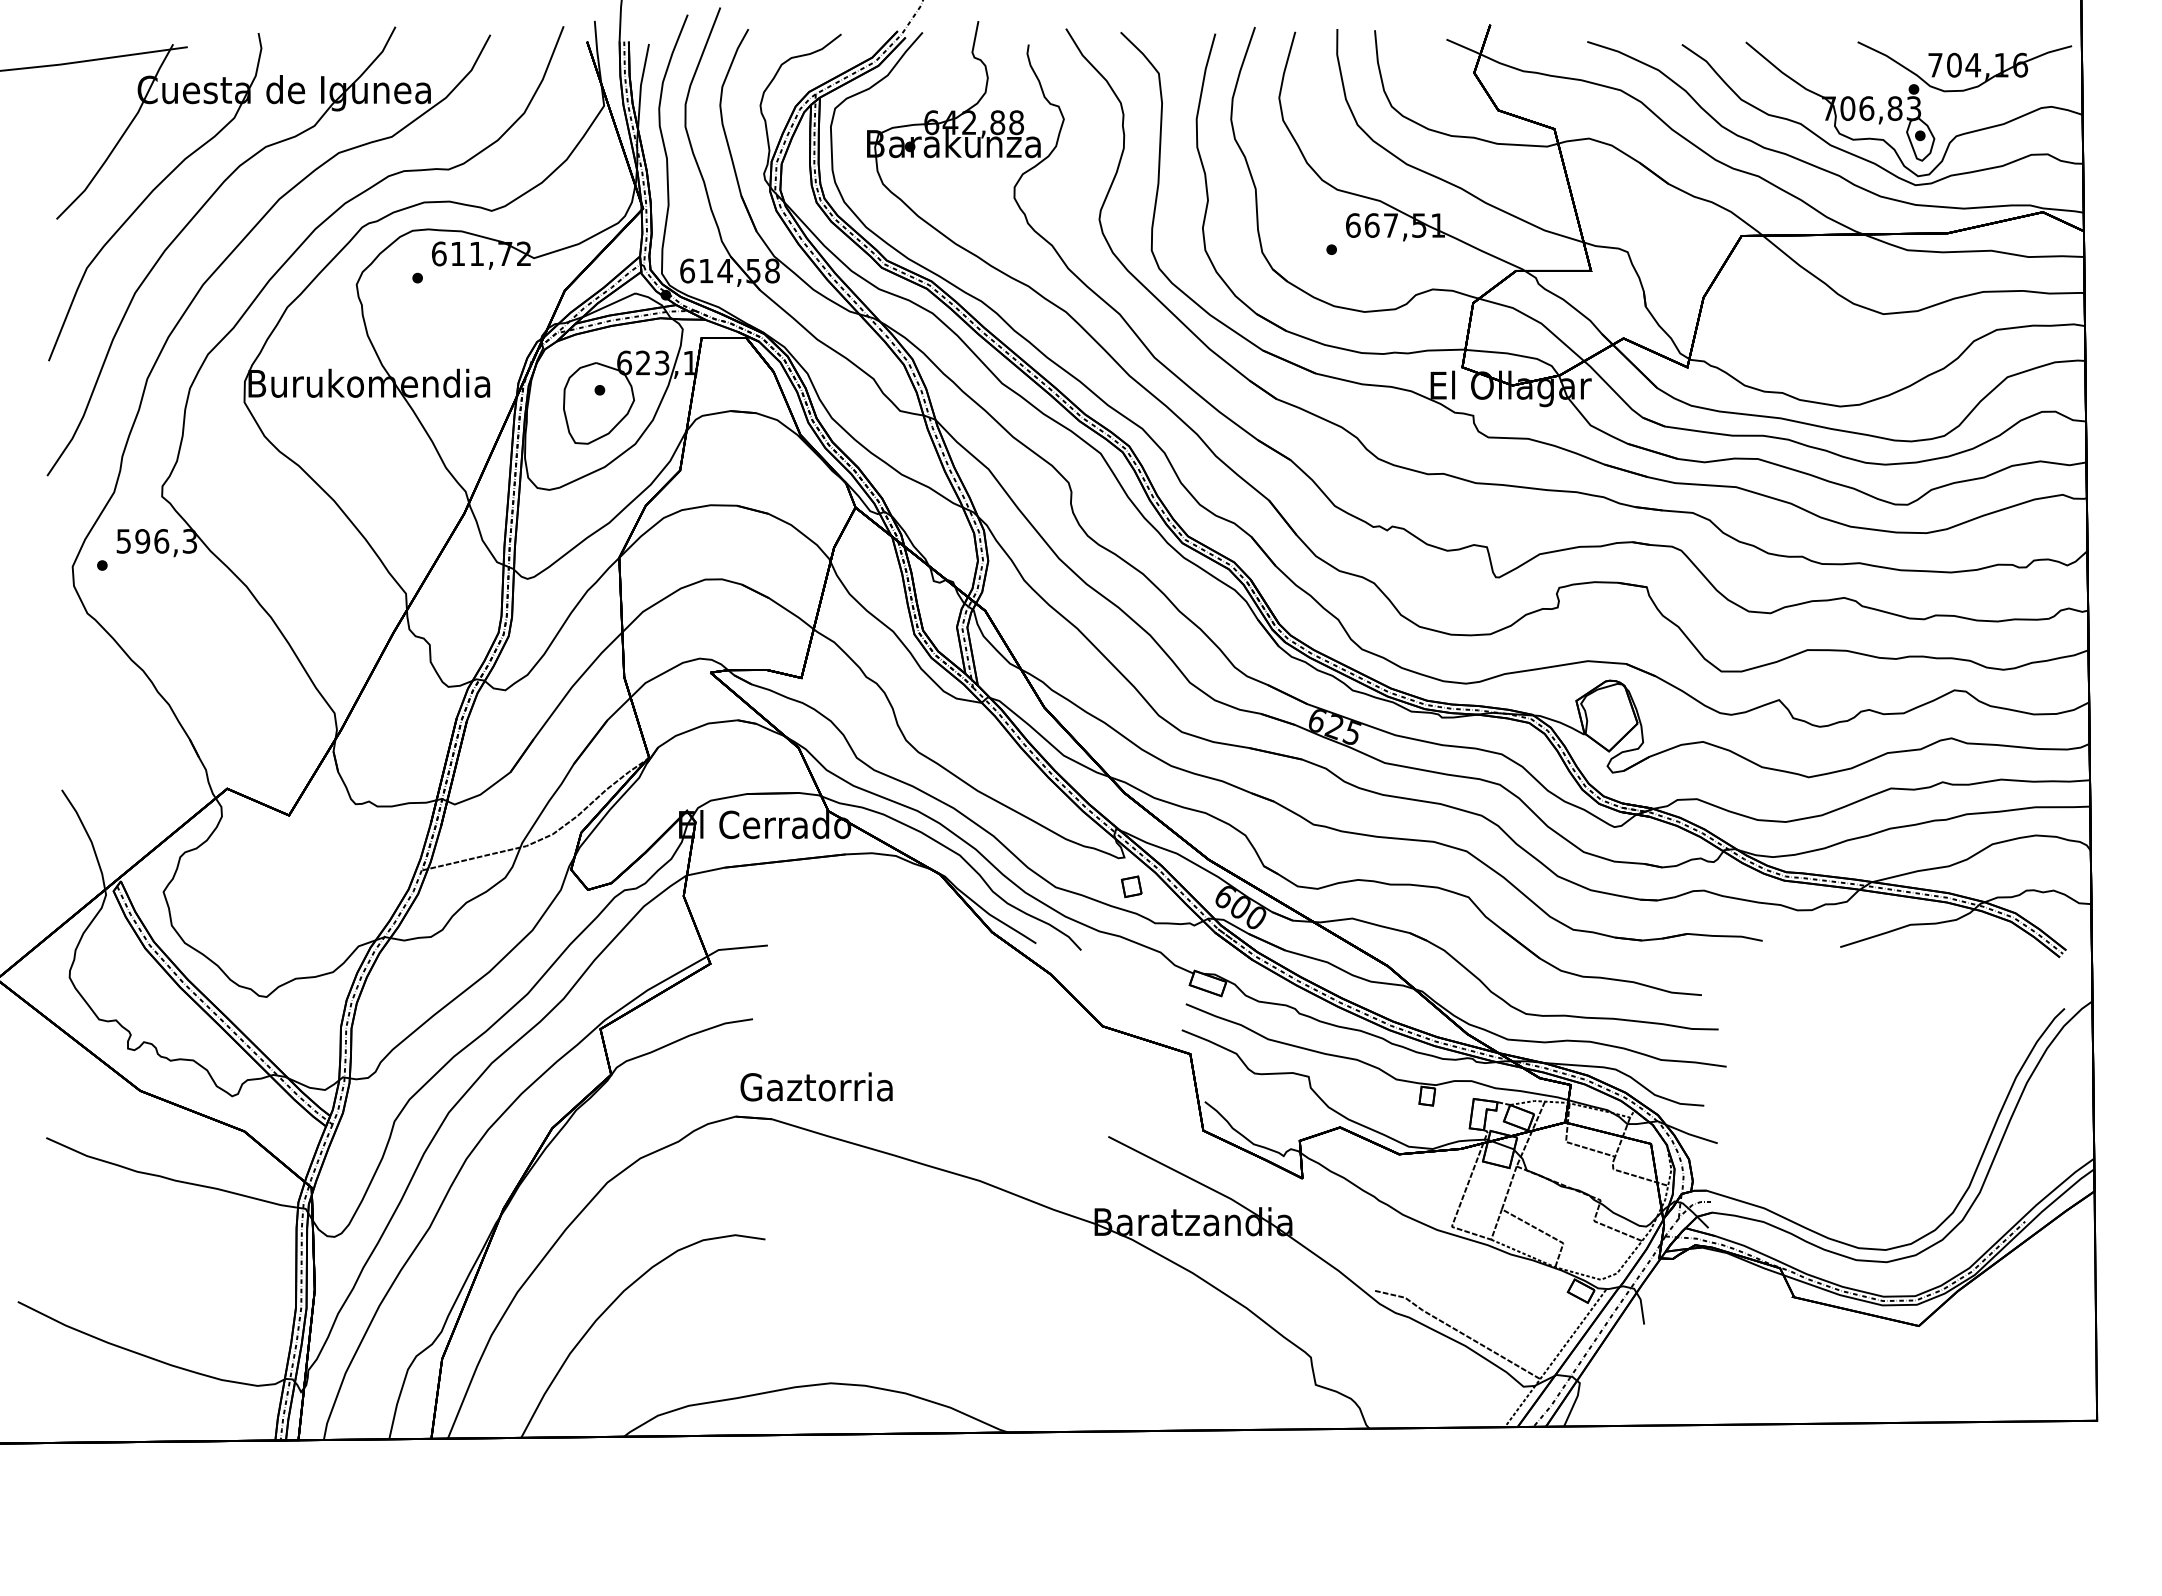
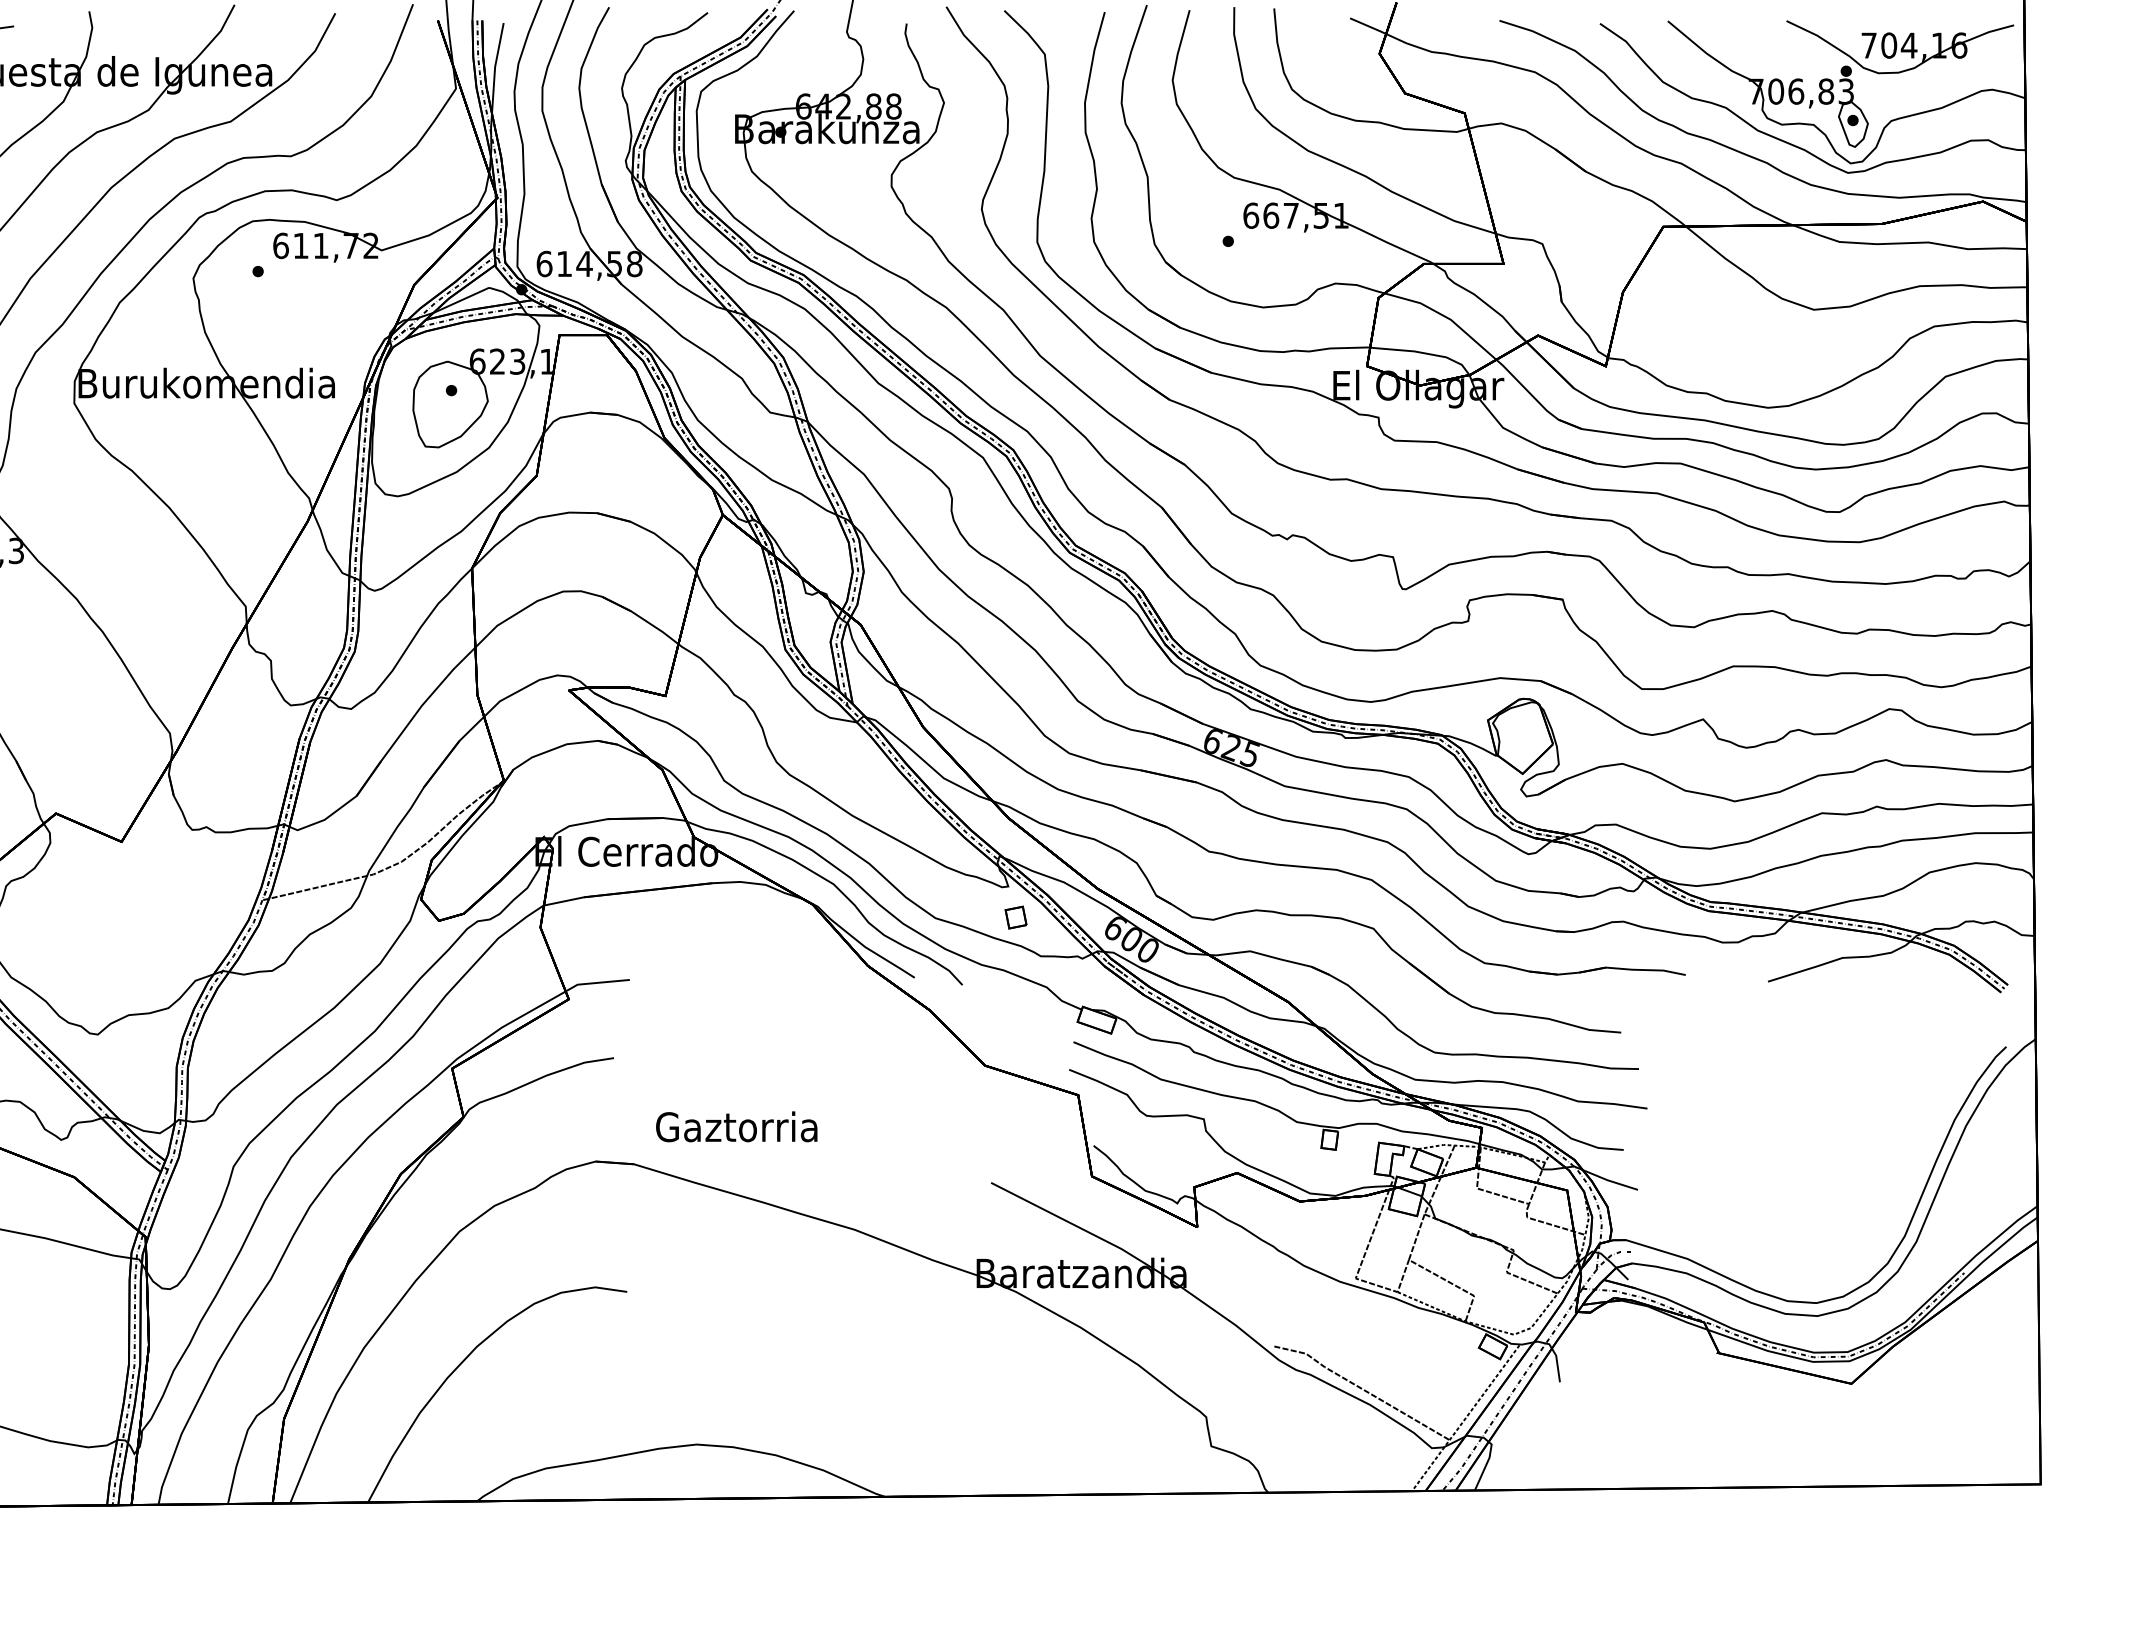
text: (816, 1086) -> (736, 1126), moved

